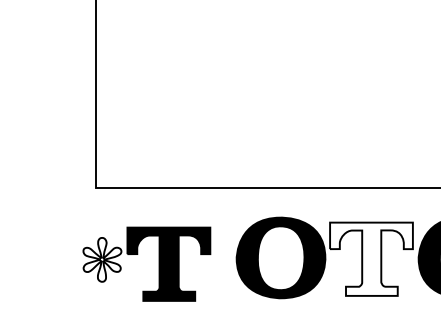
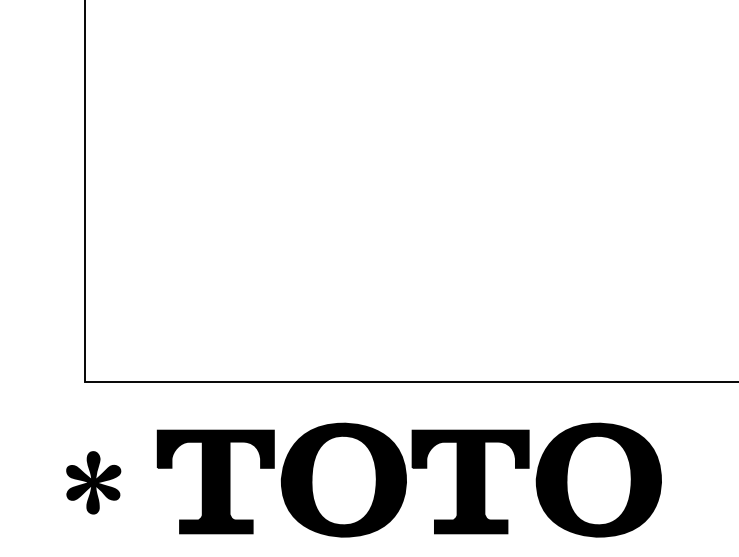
fill: (371, 258) -> (470, 481), added
fill: (102, 259) -> (93, 482), added
part: (168, 263) -> (215, 481), moved

